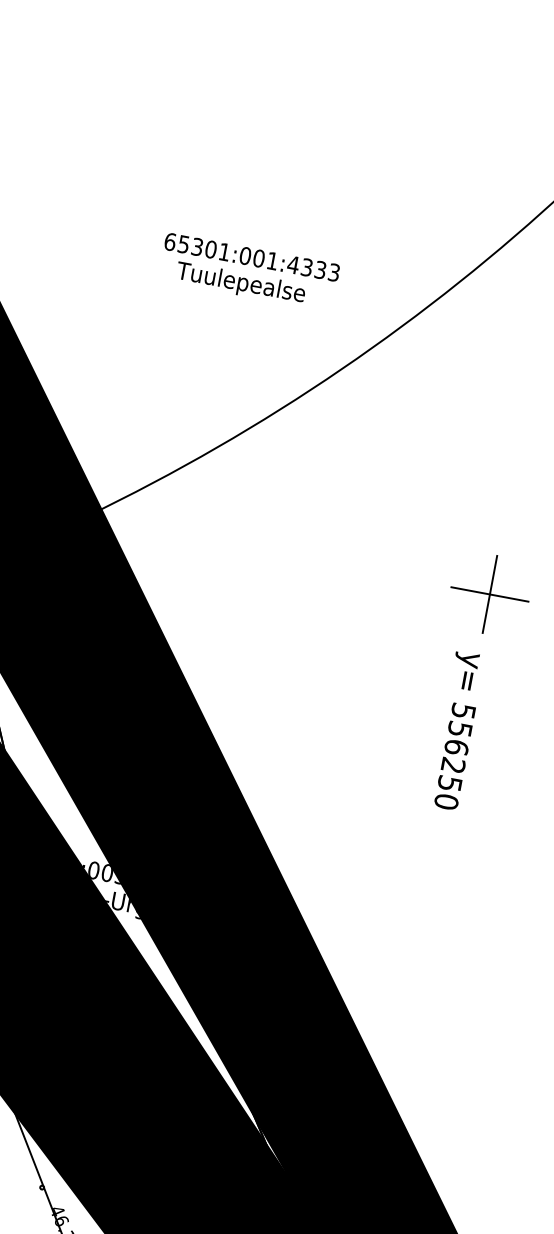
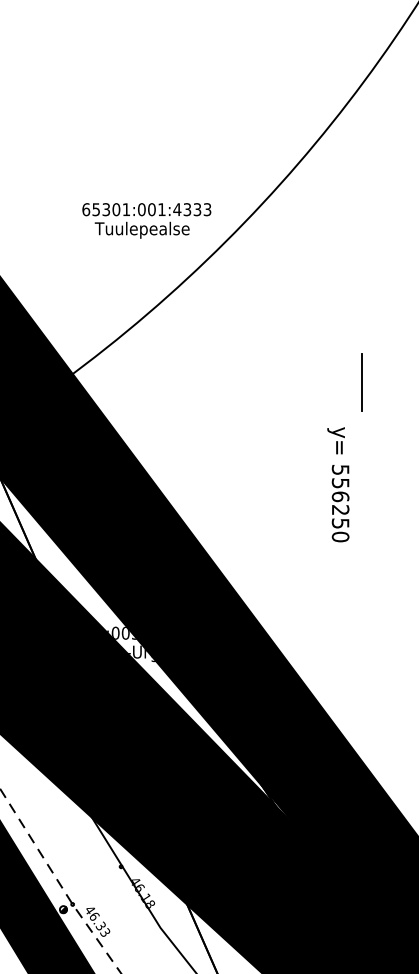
text: (248, 271) -> (146, 220), moved
line: (489, 593) -> (361, 382), removed
text: (456, 730) -> (338, 484), moved

